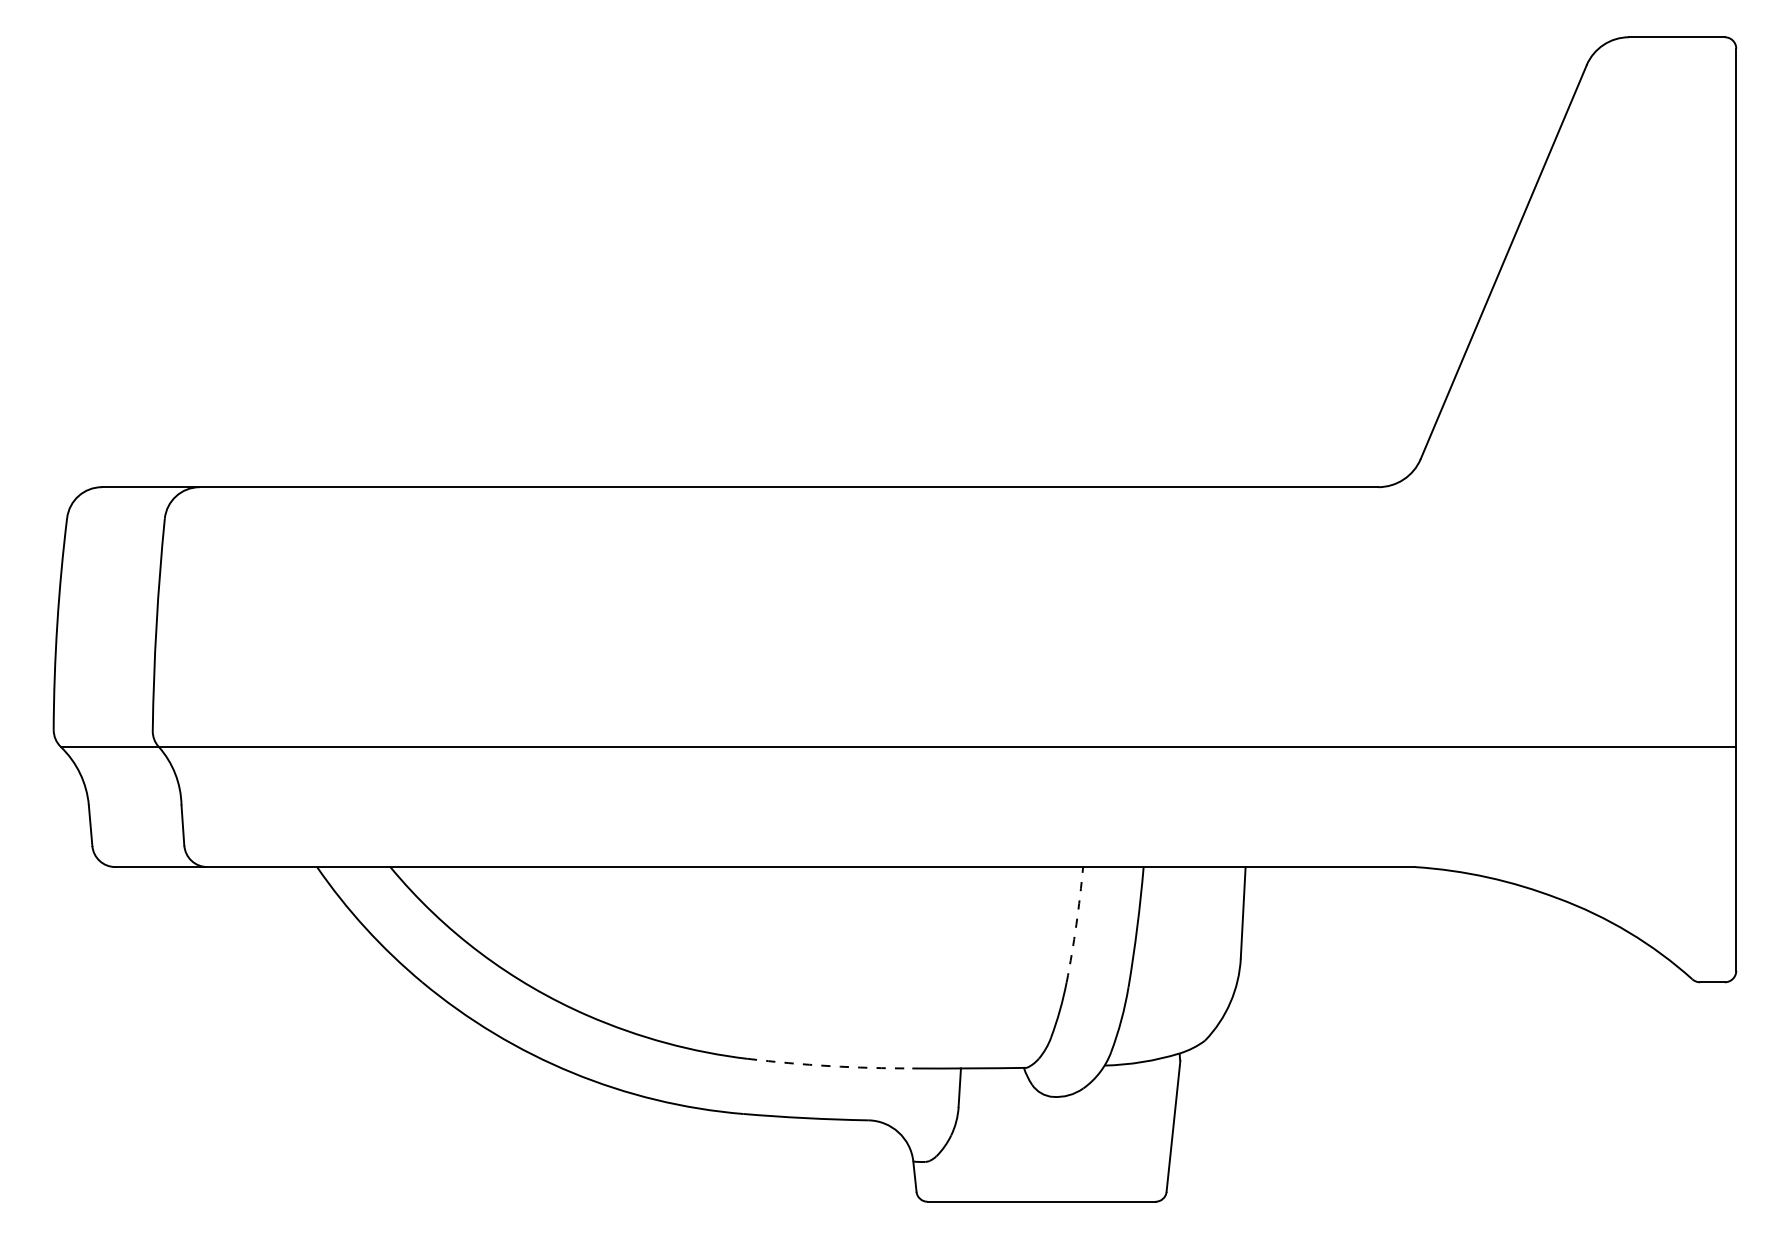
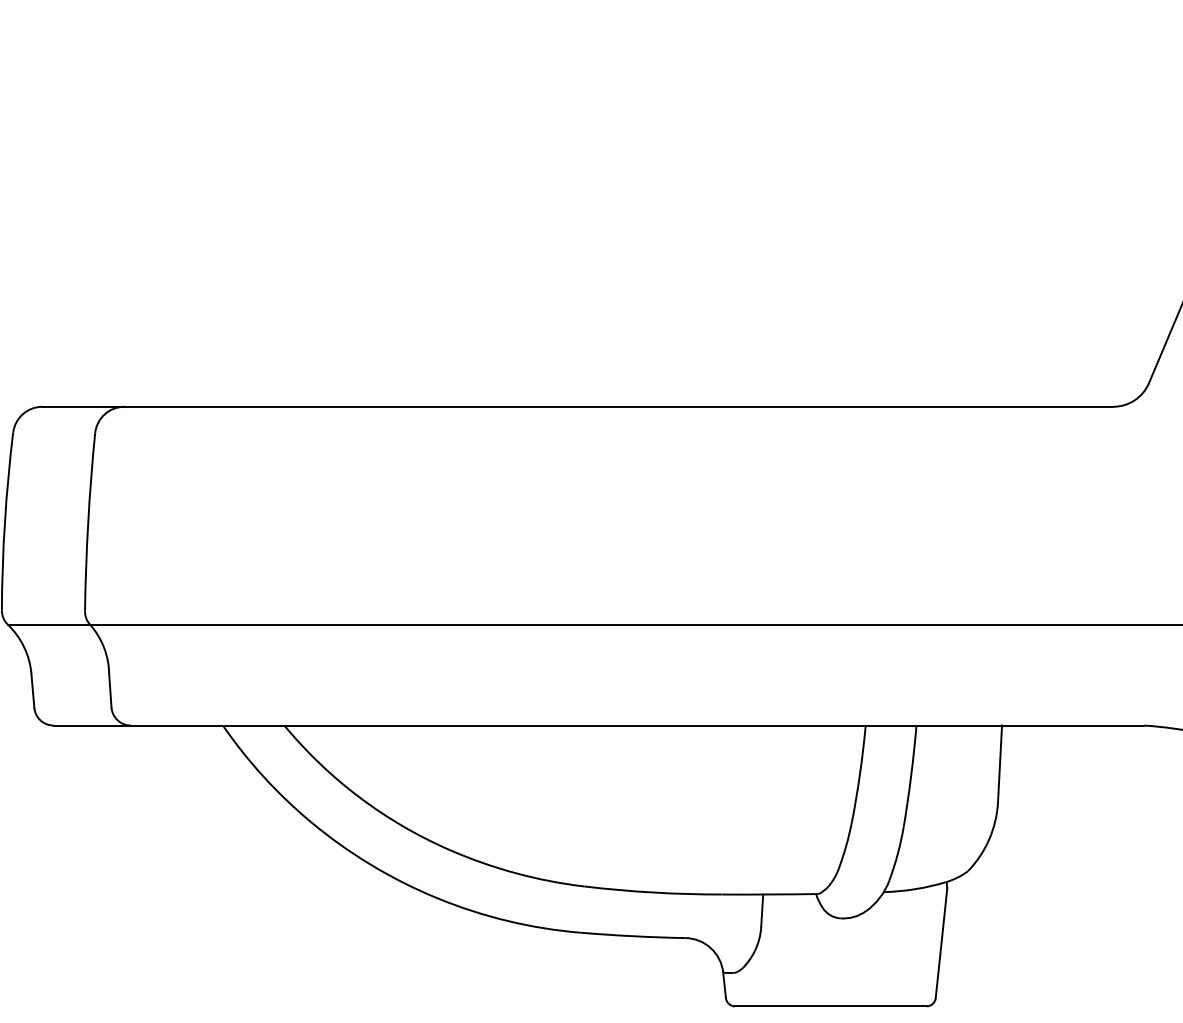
arc: (1076, 924) -> (860, 773), dashed -> solid
arc: (829, 1066) -> (652, 892), dashed -> solid

